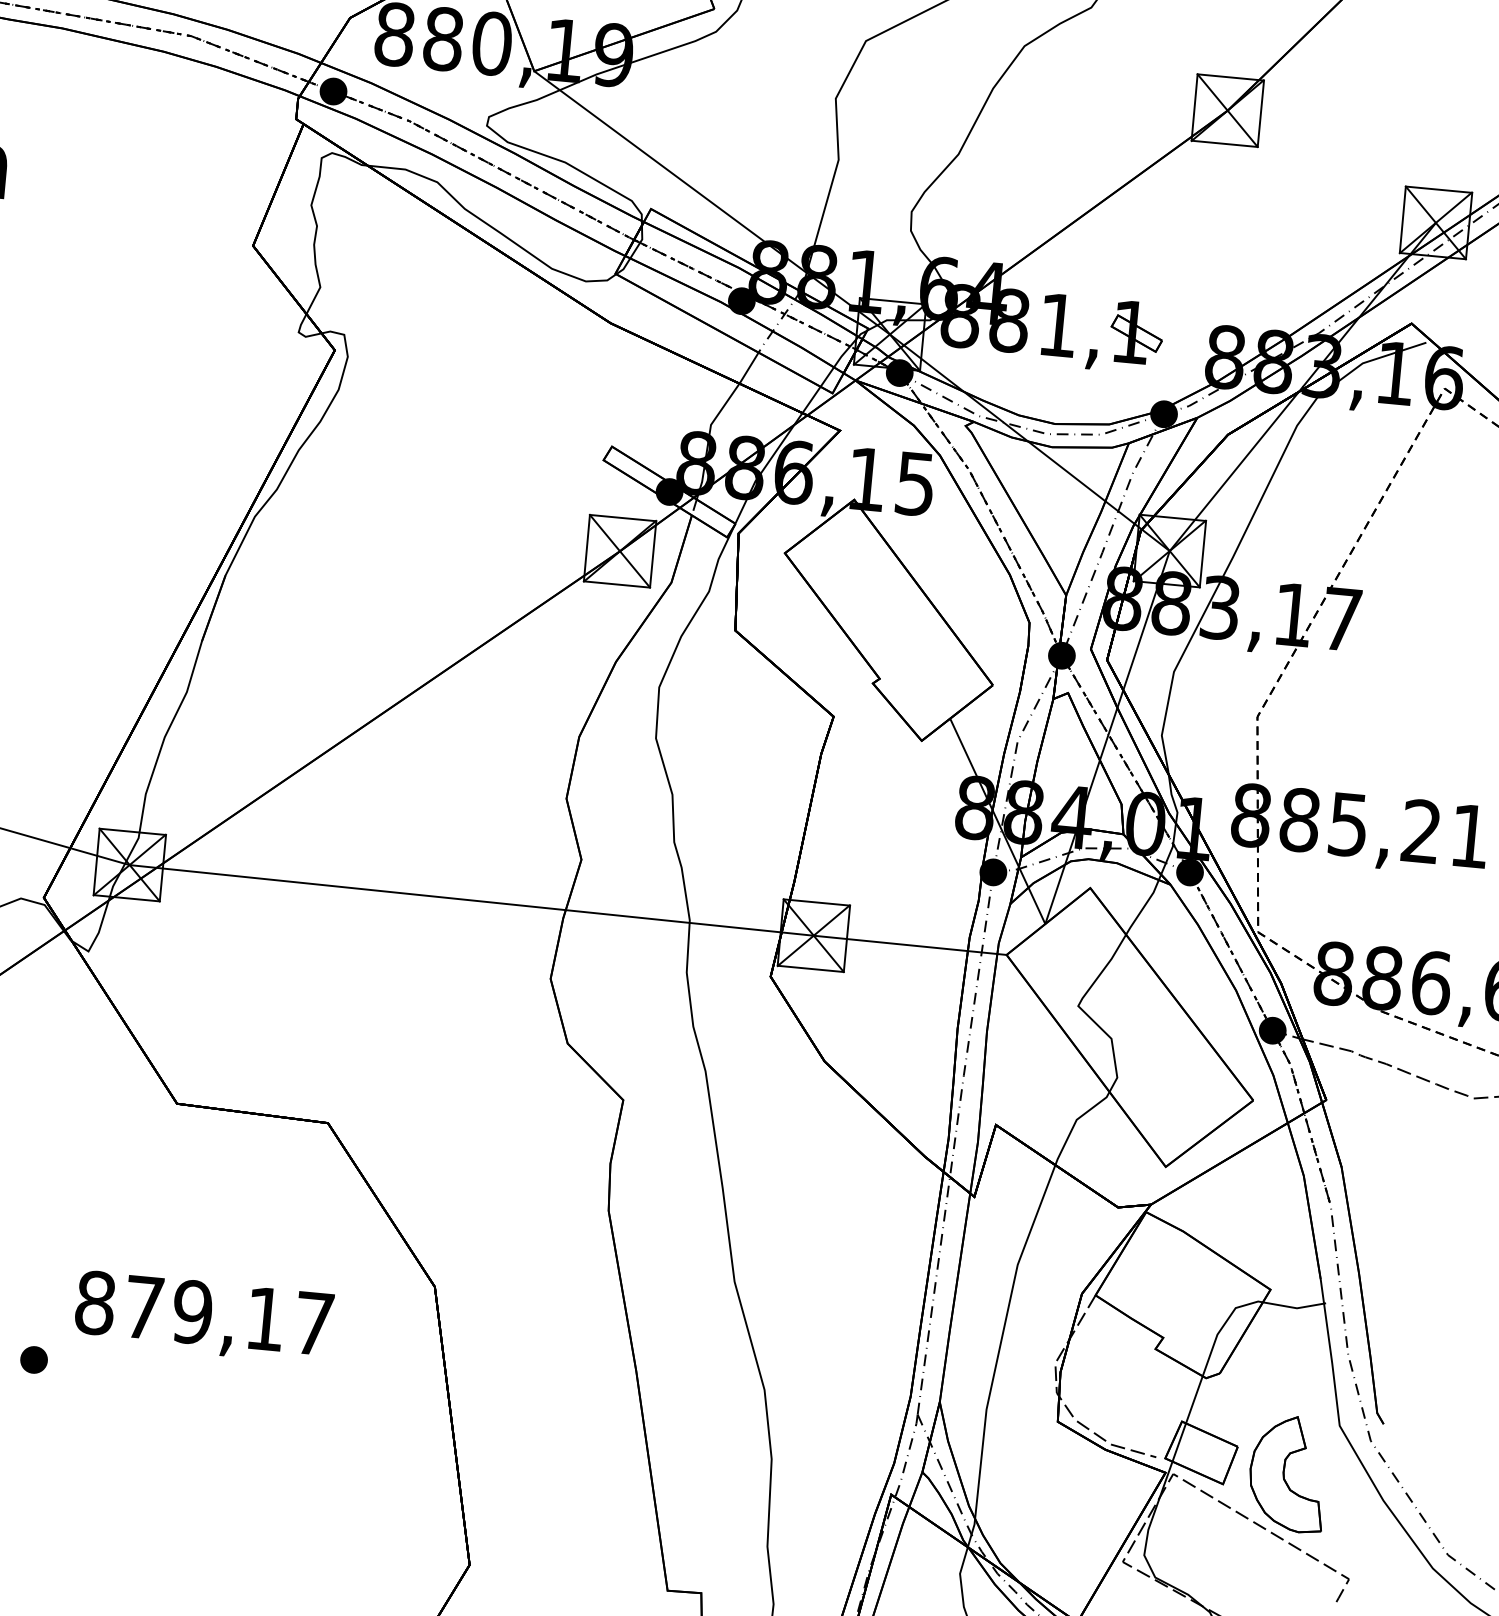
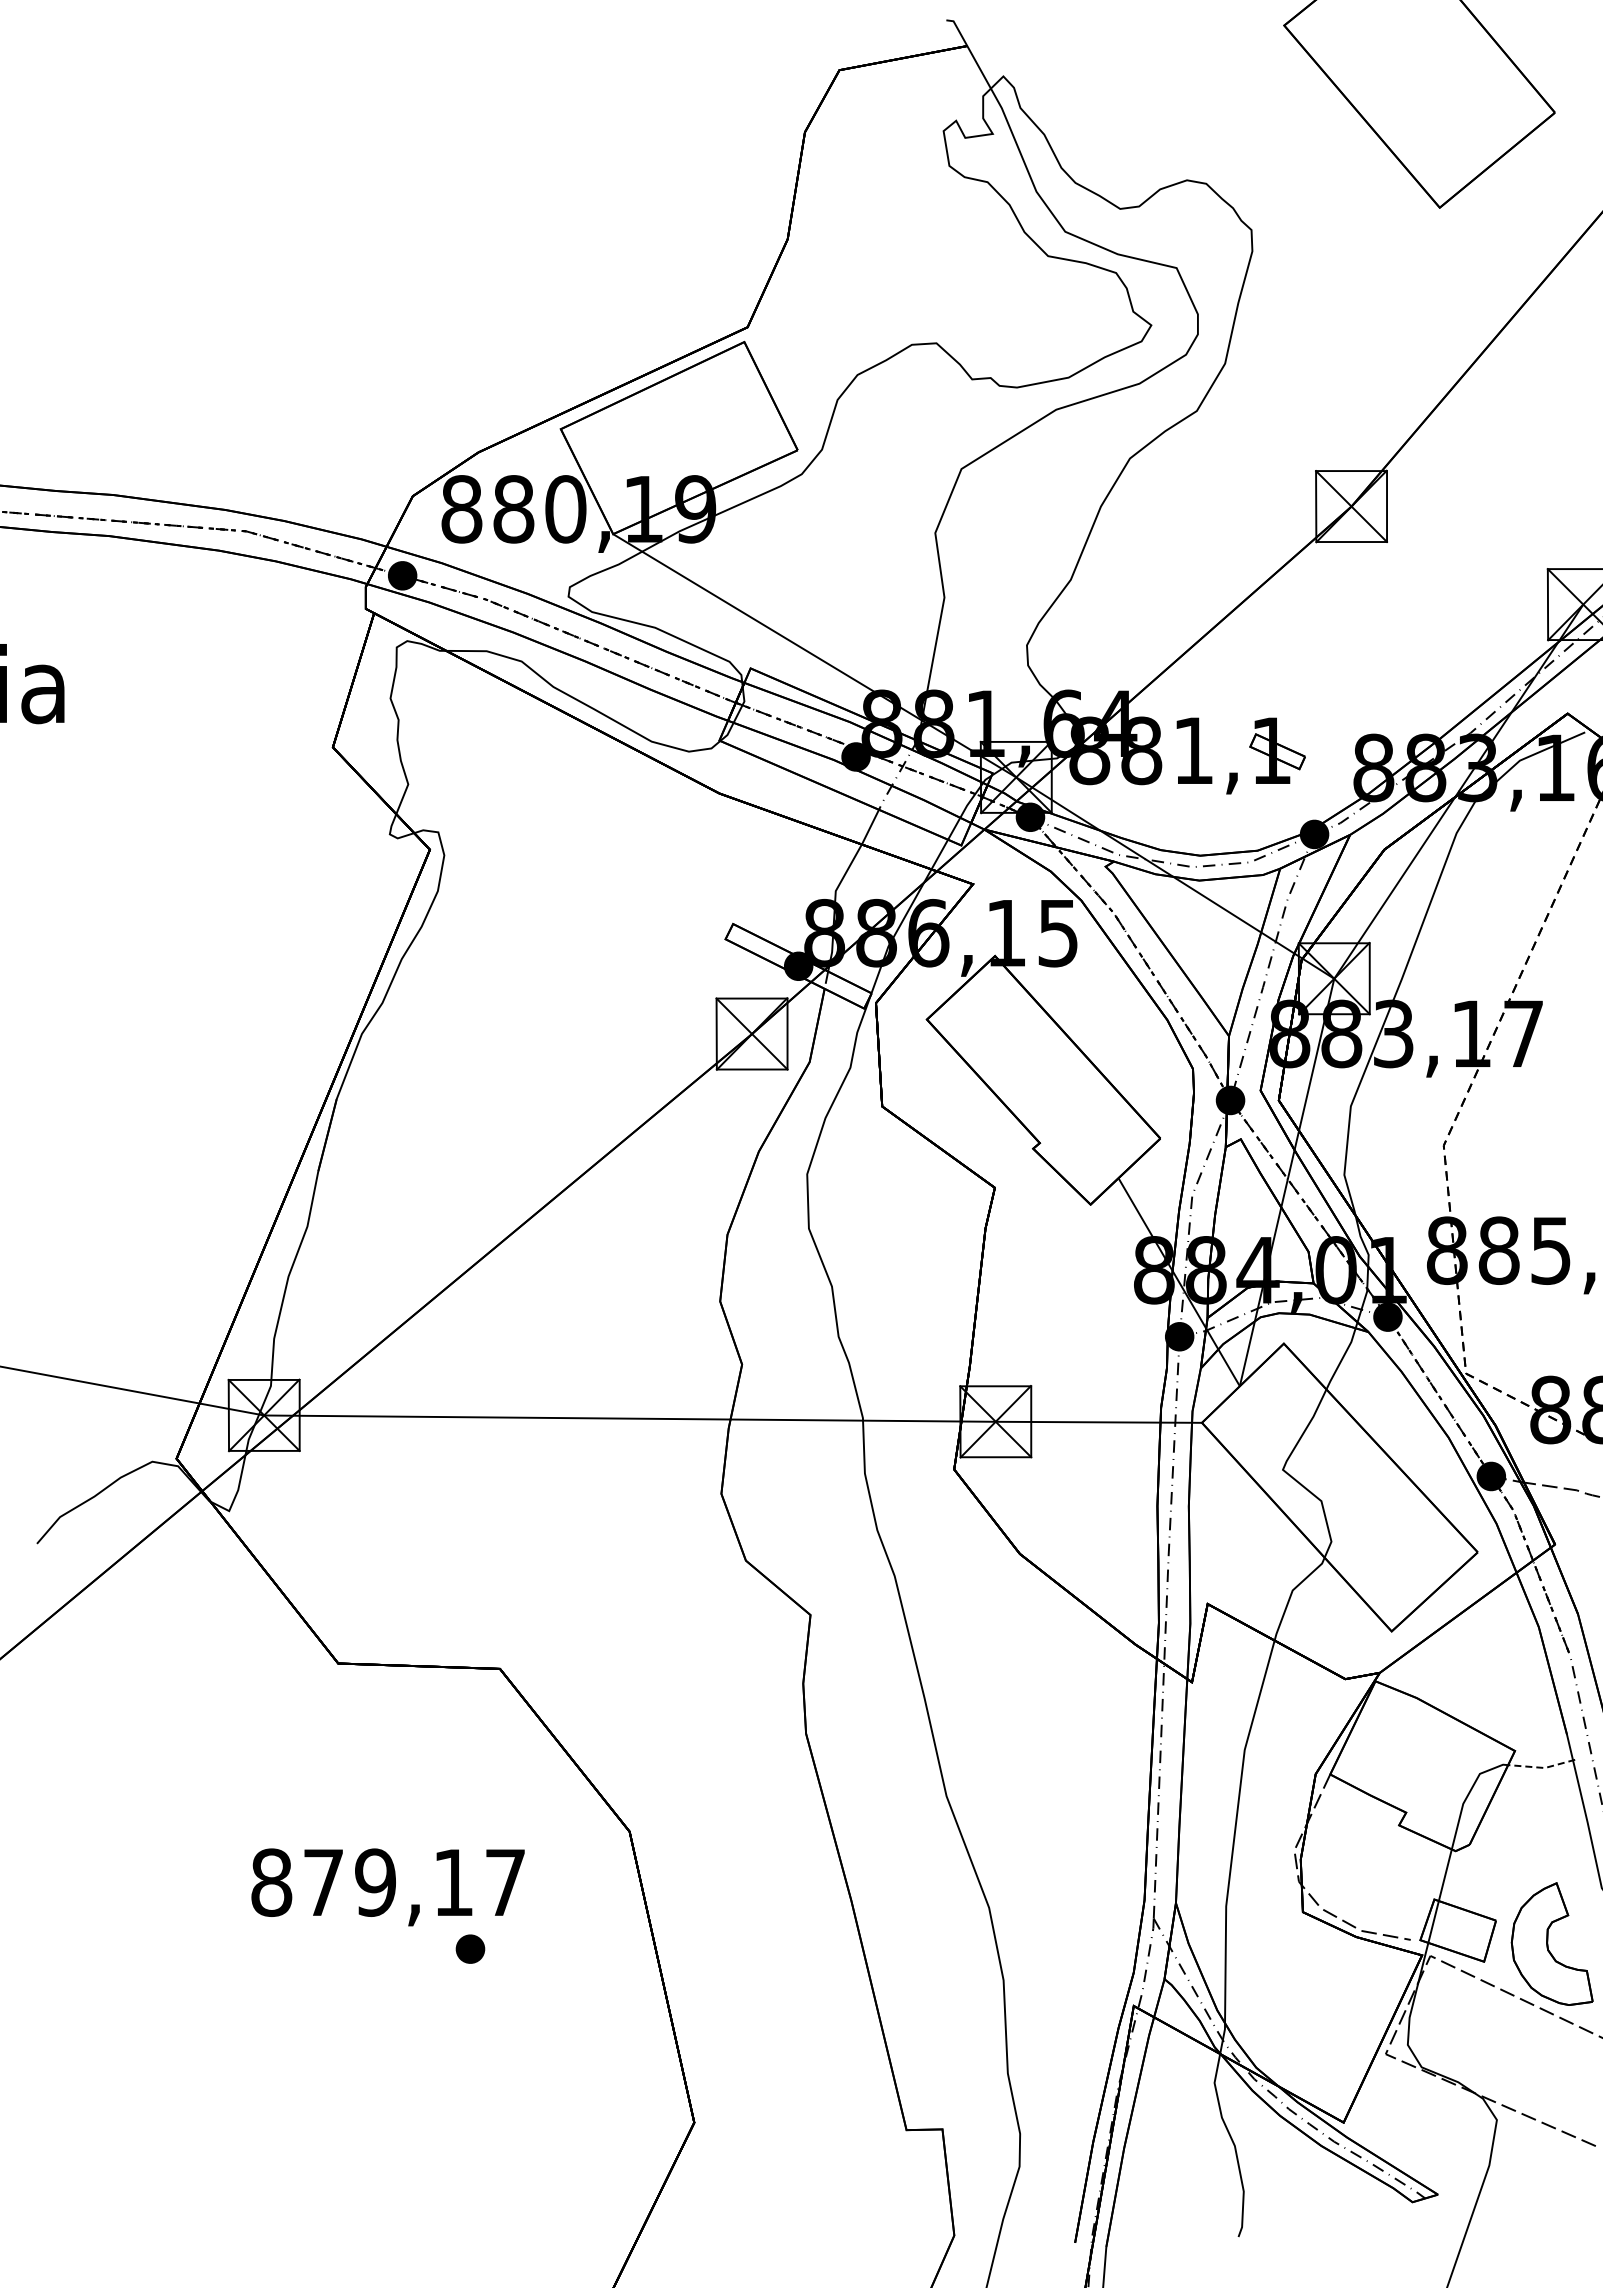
line: (1294, 1307) -> (1542, 1767), solid -> dashed
part: (34, 1359) -> (470, 1948), moved

